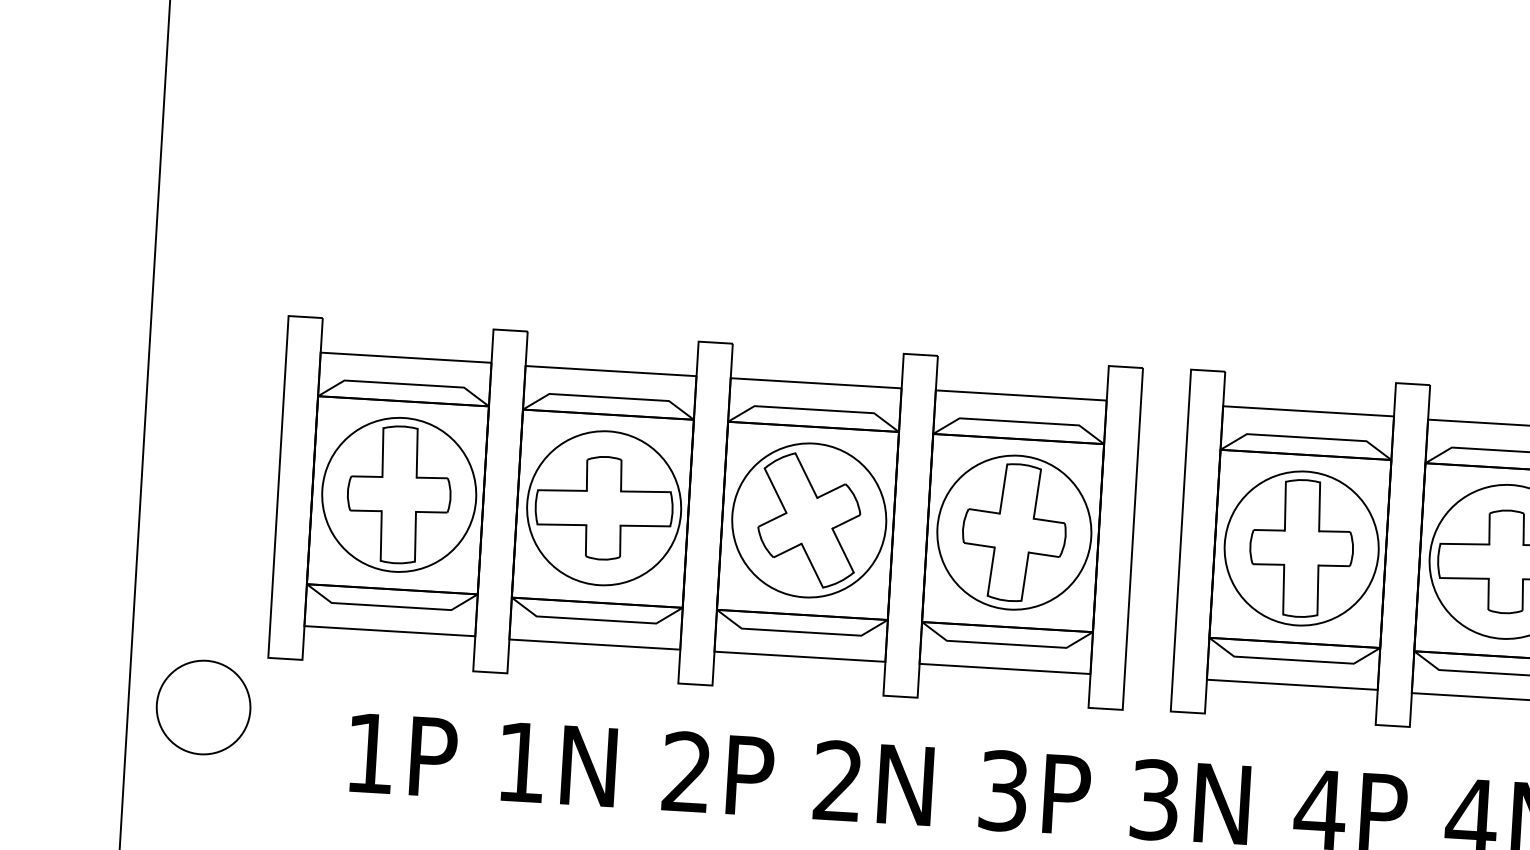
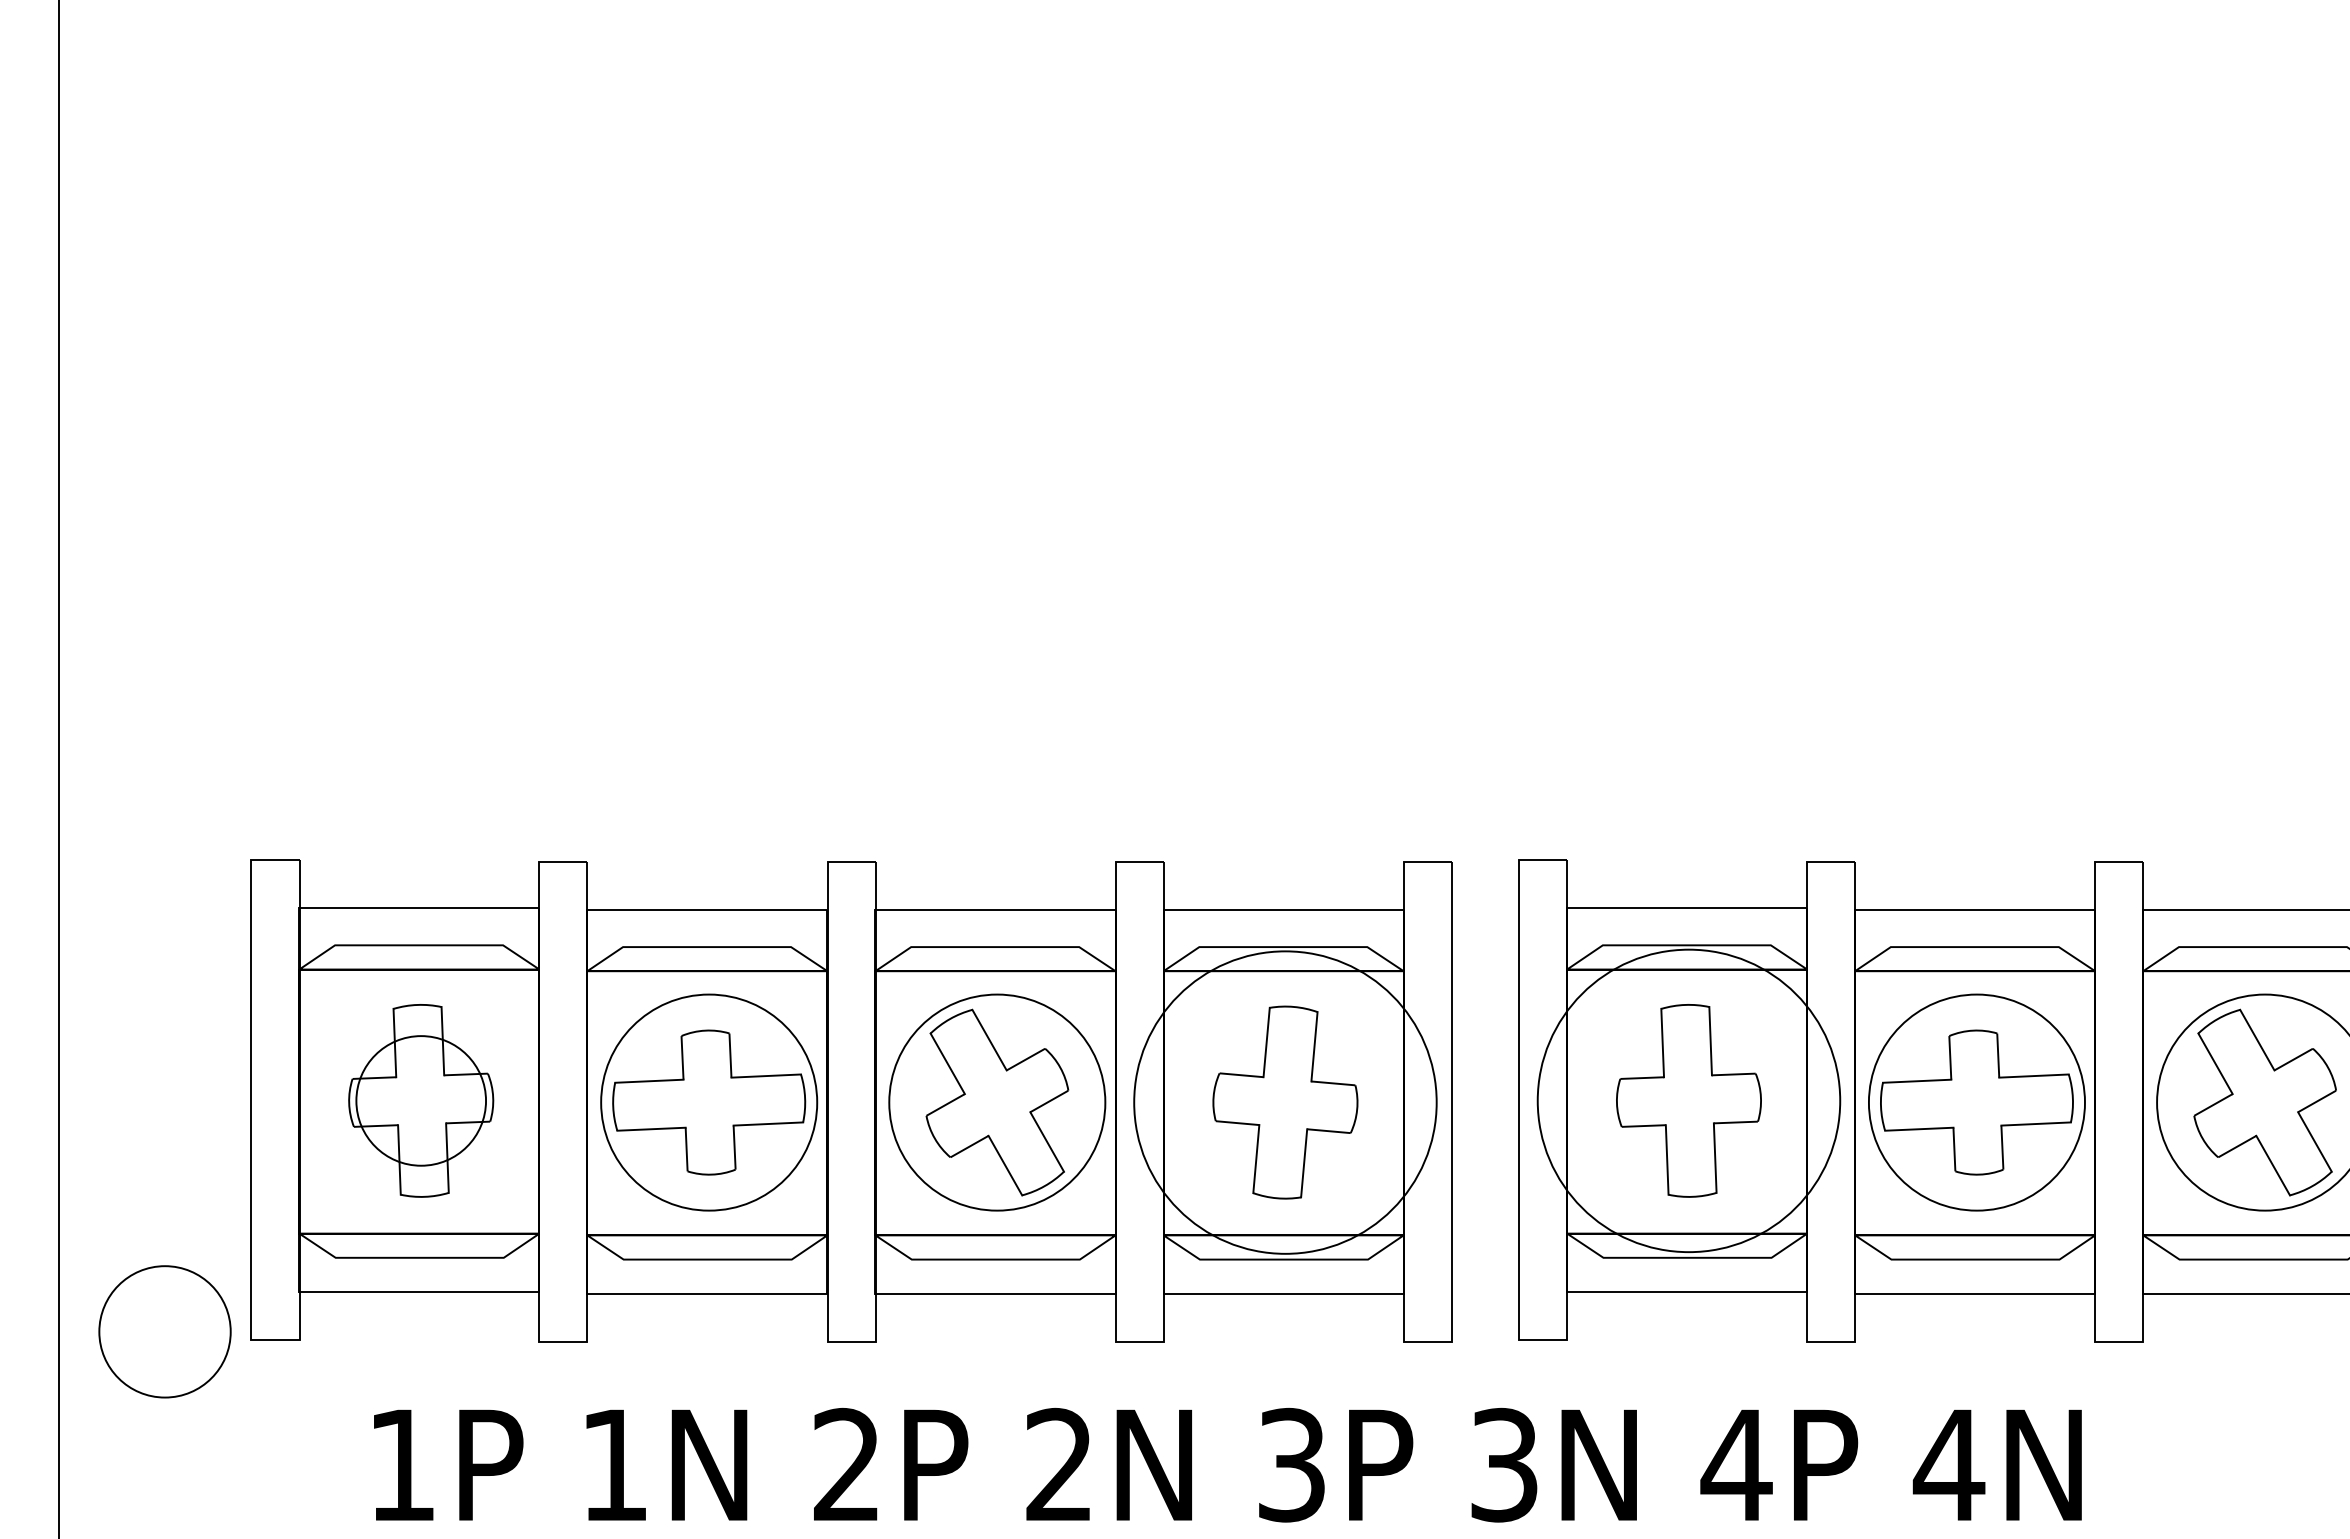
circle: (399, 494) -> (421, 1100), size x0.6
circle: (1014, 532) -> (1285, 1102), size x1.4
circle: (1301, 548) -> (1688, 1100), size x1.4
circle: (203, 707) -> (164, 1331), moved

